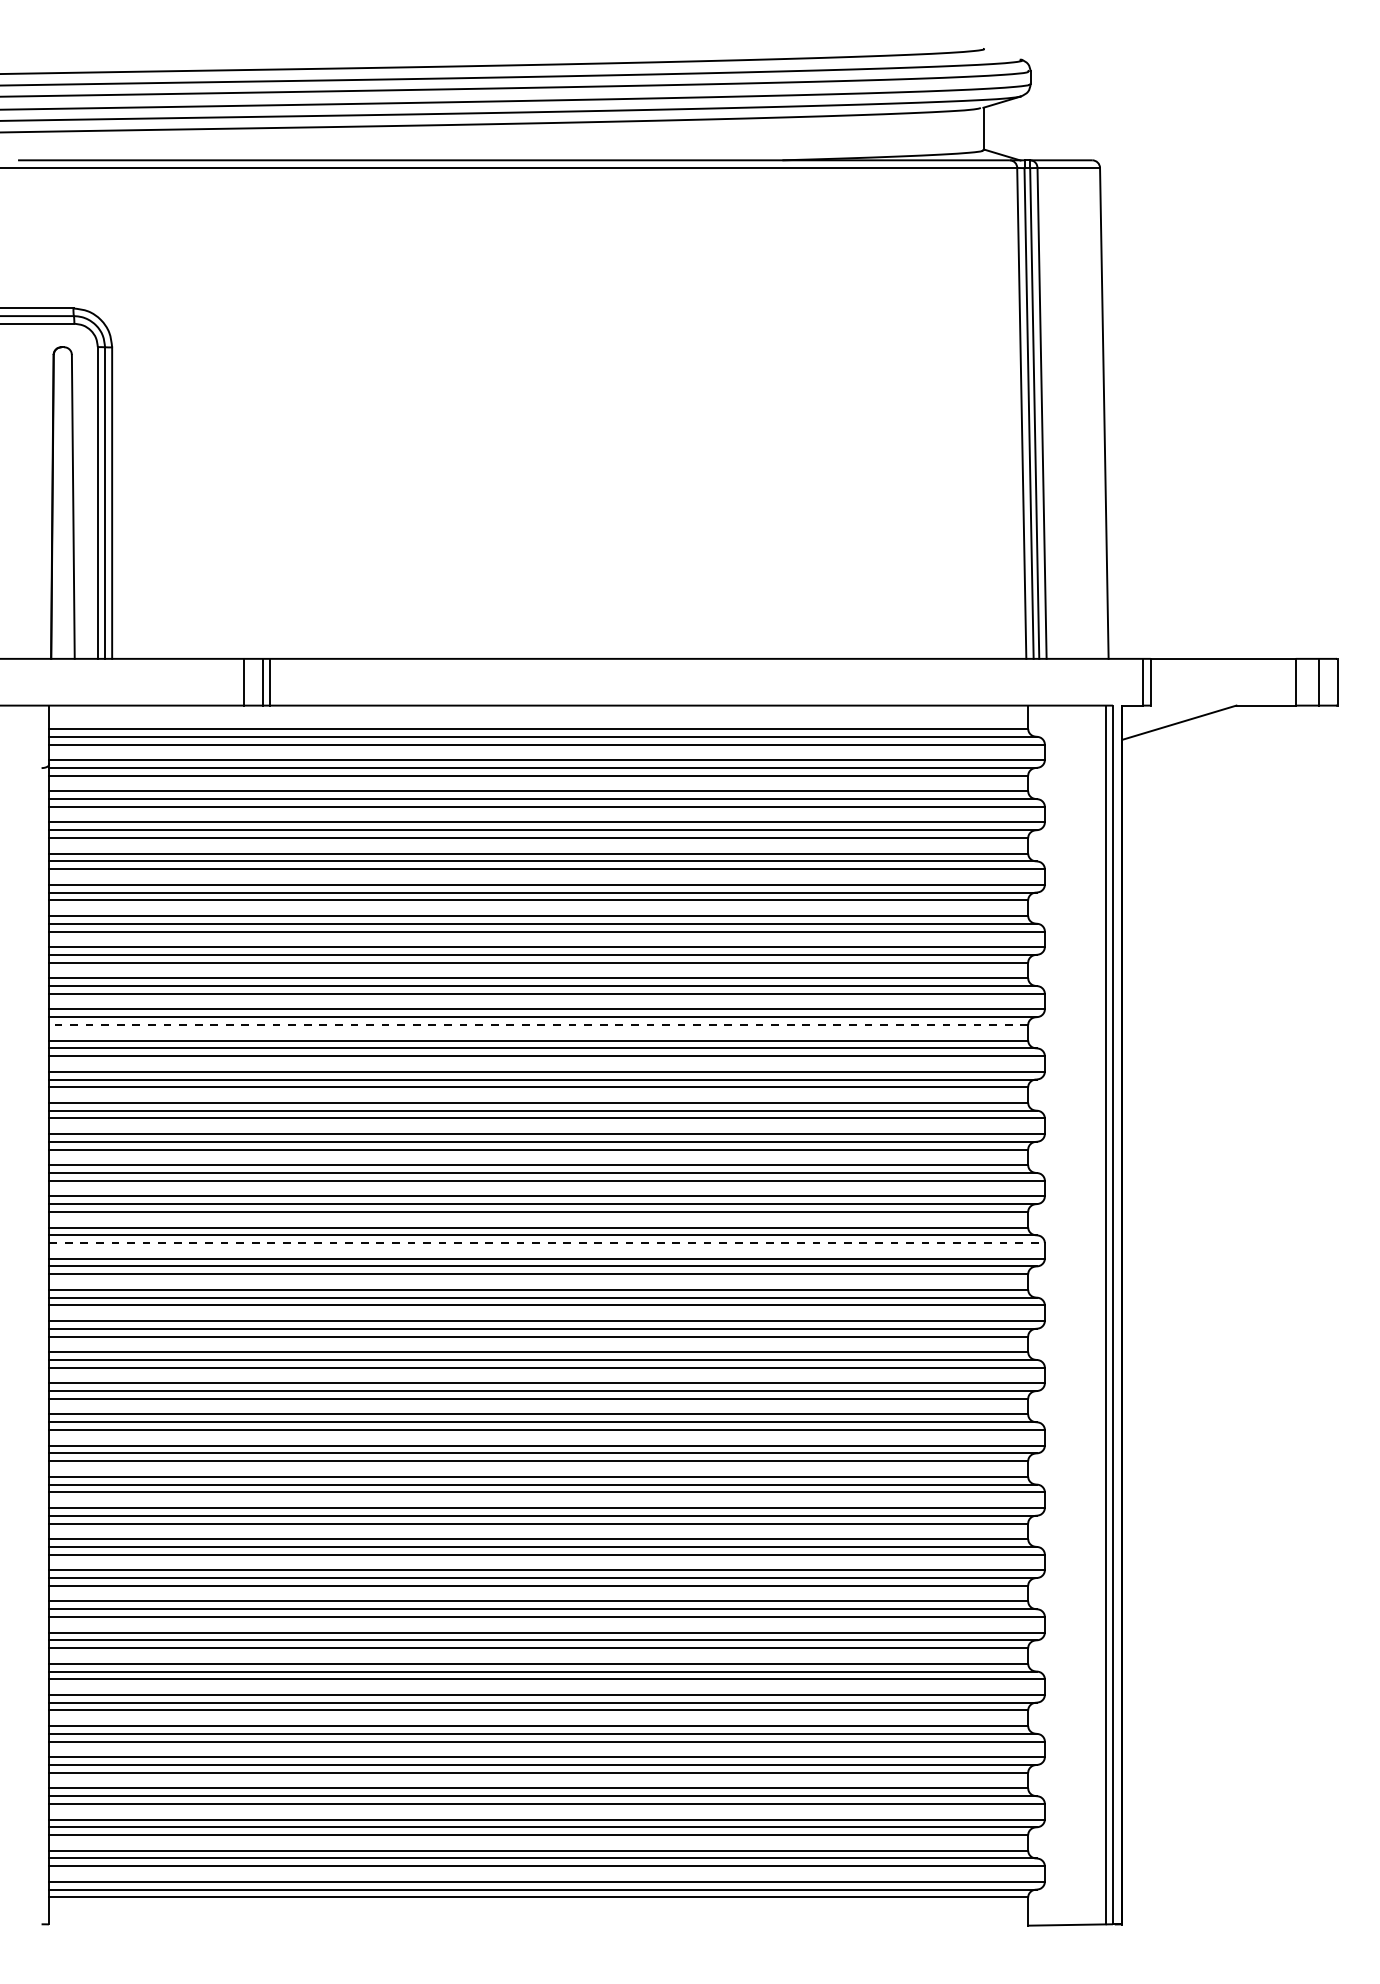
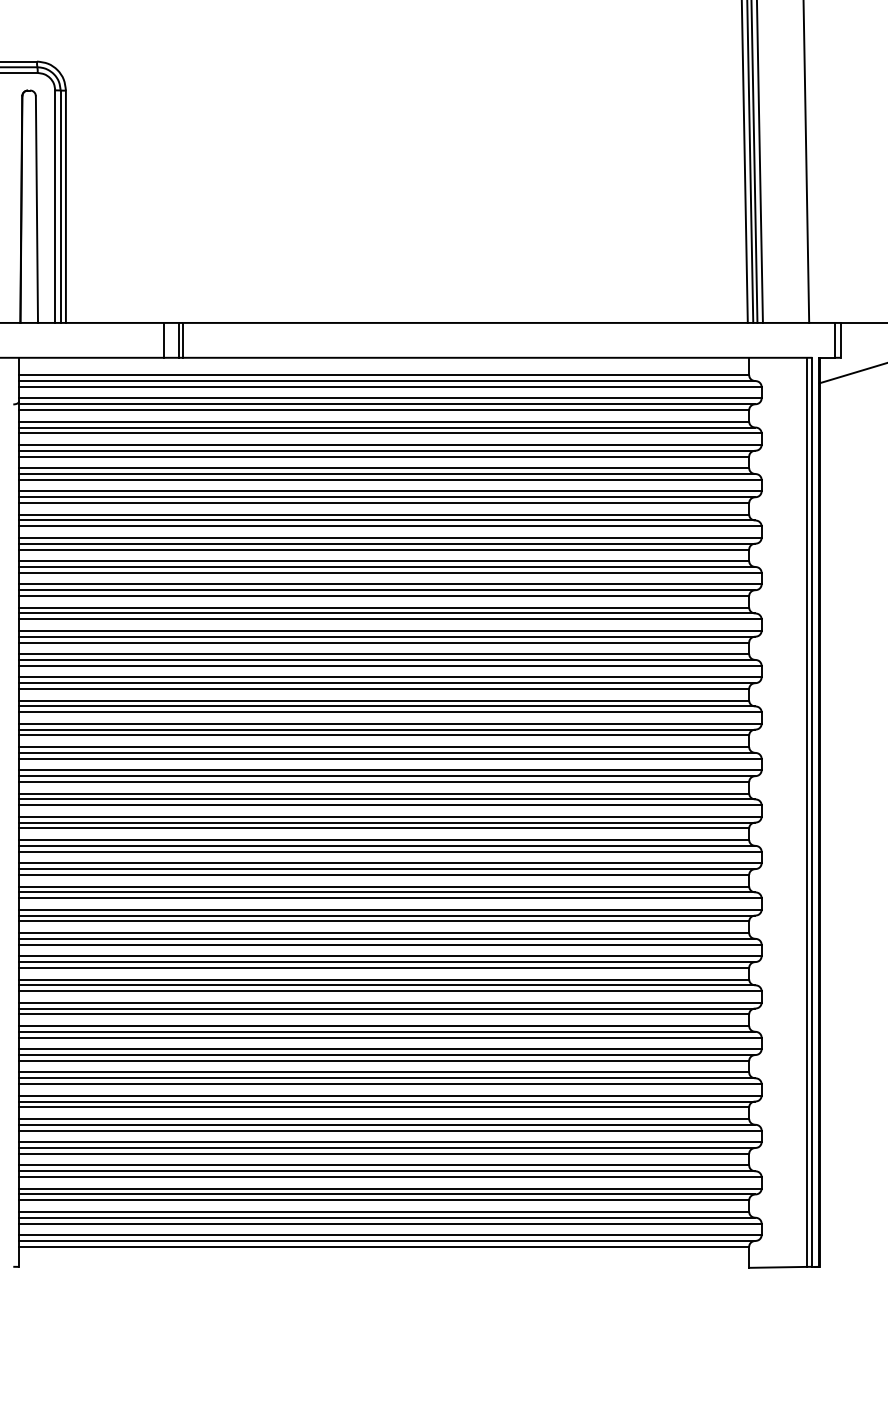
line: (538, 1024) -> (383, 595), dashed -> solid
line: (547, 1243) -> (390, 759), dashed -> solid

